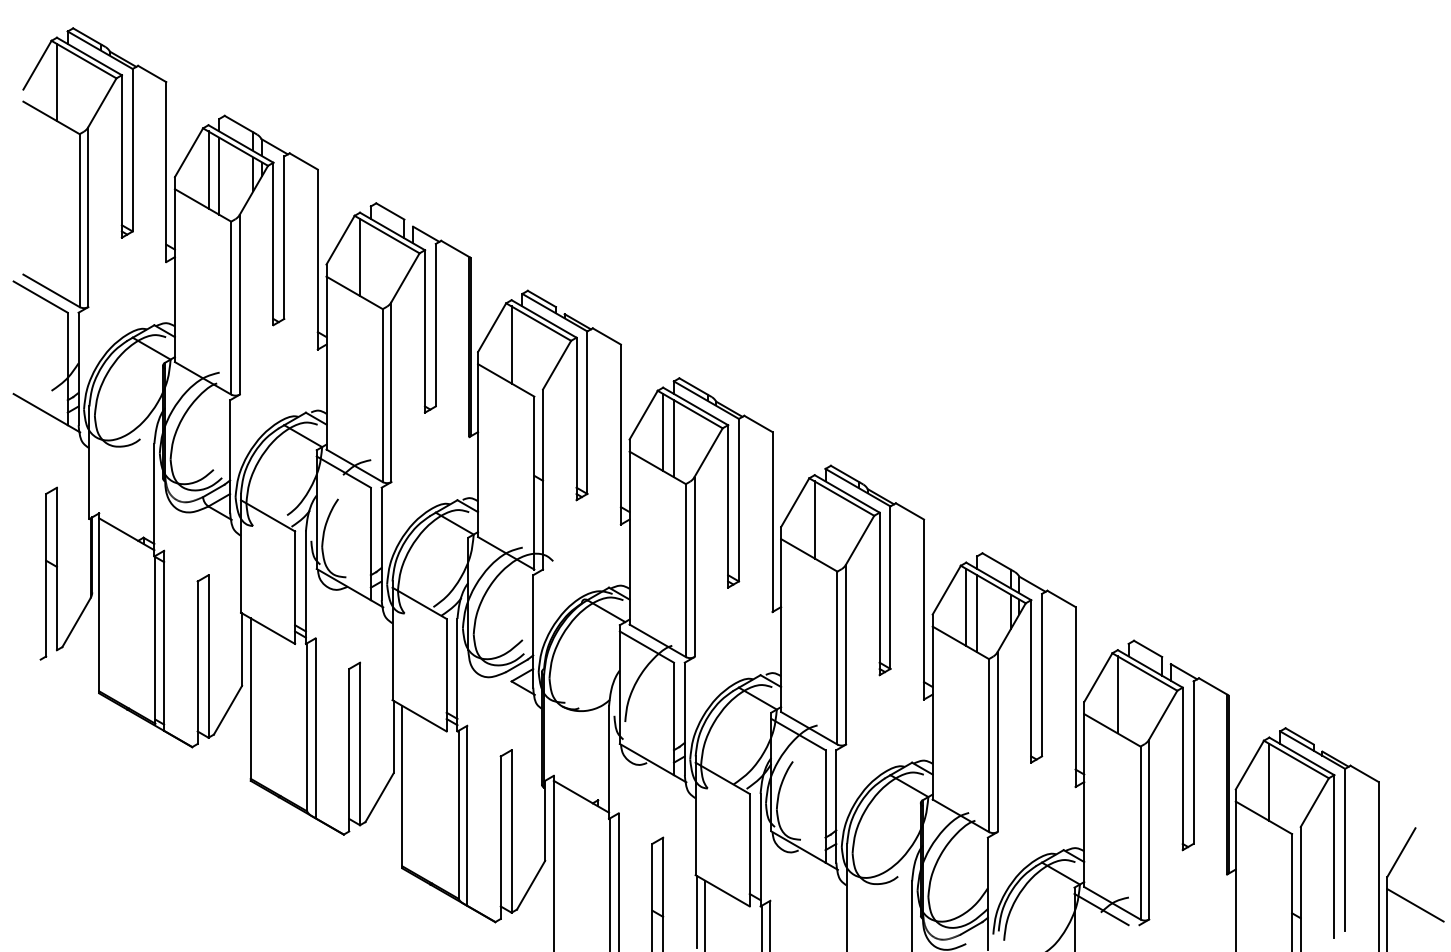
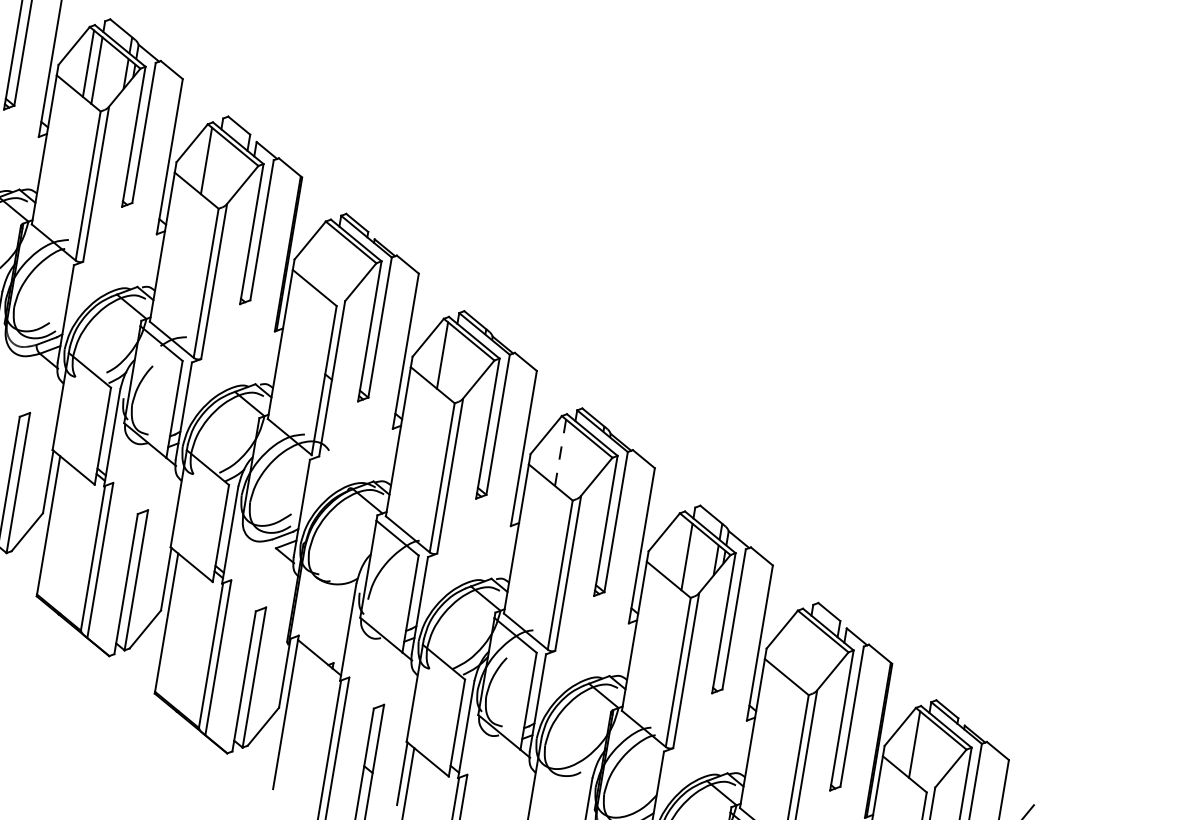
line: (511, 344) -> (324, 257), removed
line: (673, 438) -> (450, 362), removed
line: (814, 519) -> (560, 452), solid -> dashed
line: (966, 606) -> (678, 549), removed
line: (1117, 694) -> (796, 646), removed

